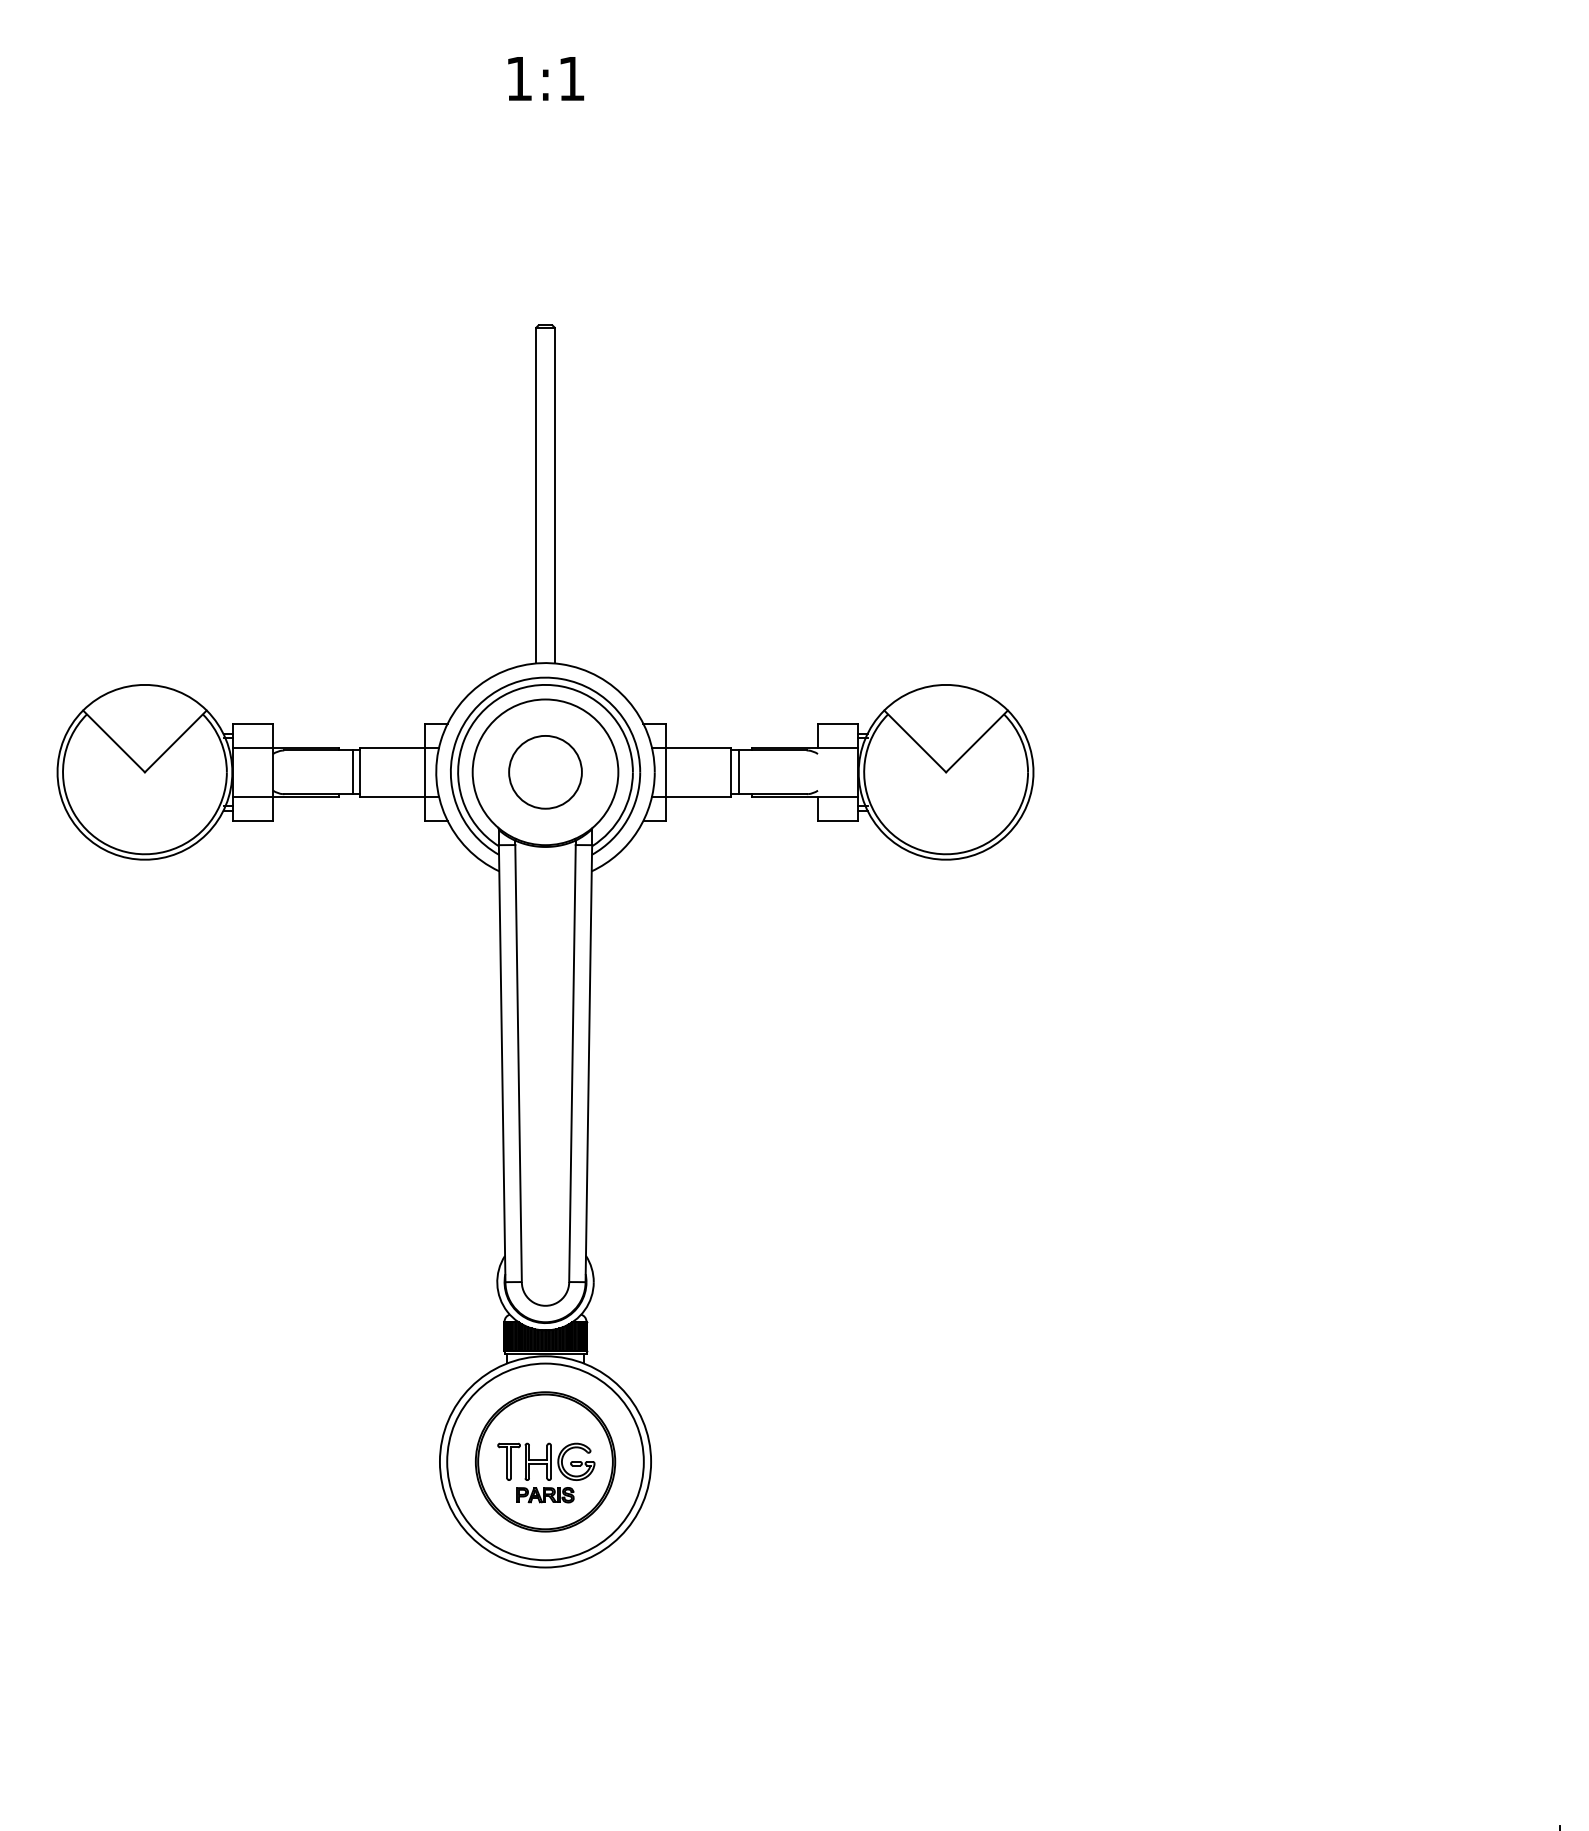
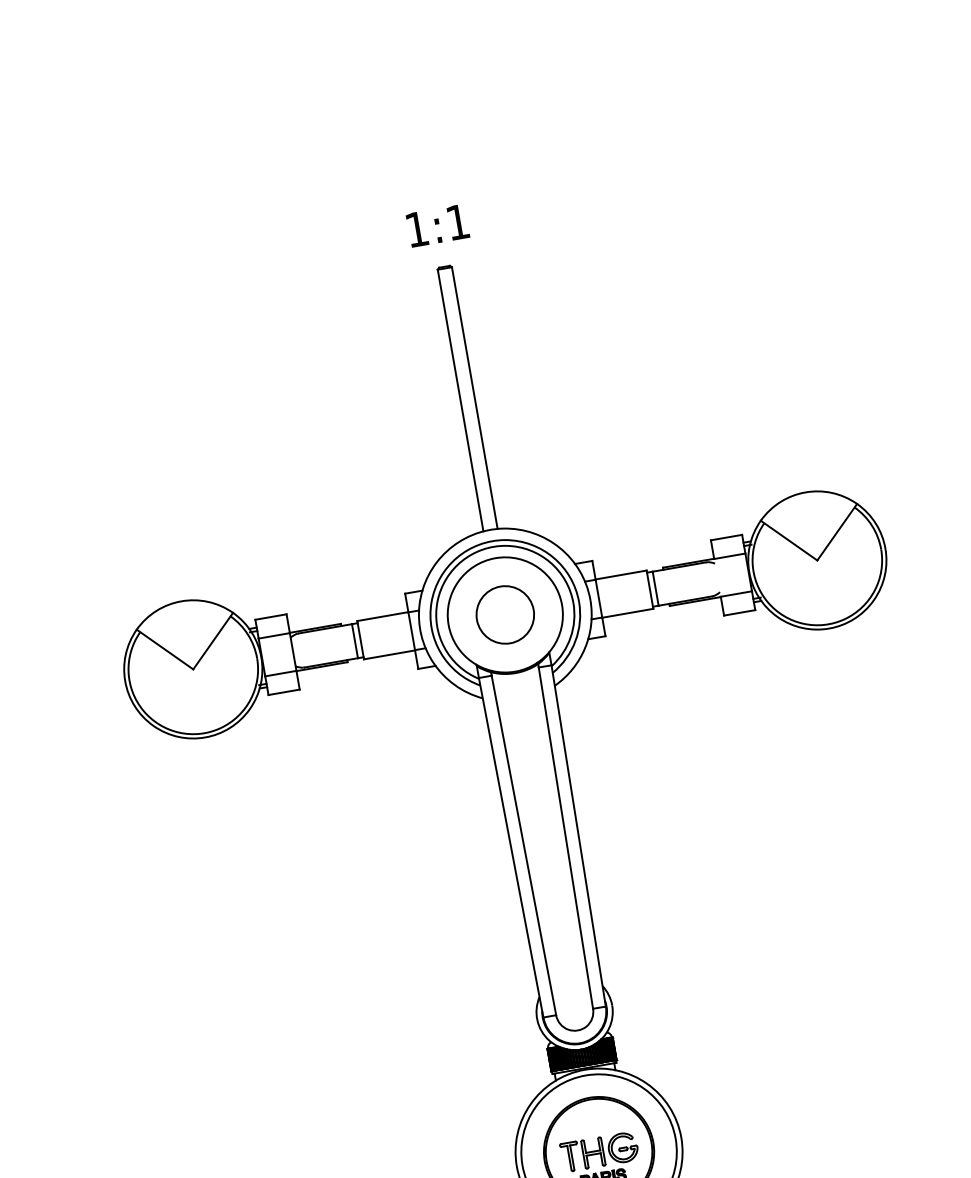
text: (546, 78) -> (438, 225), moved

